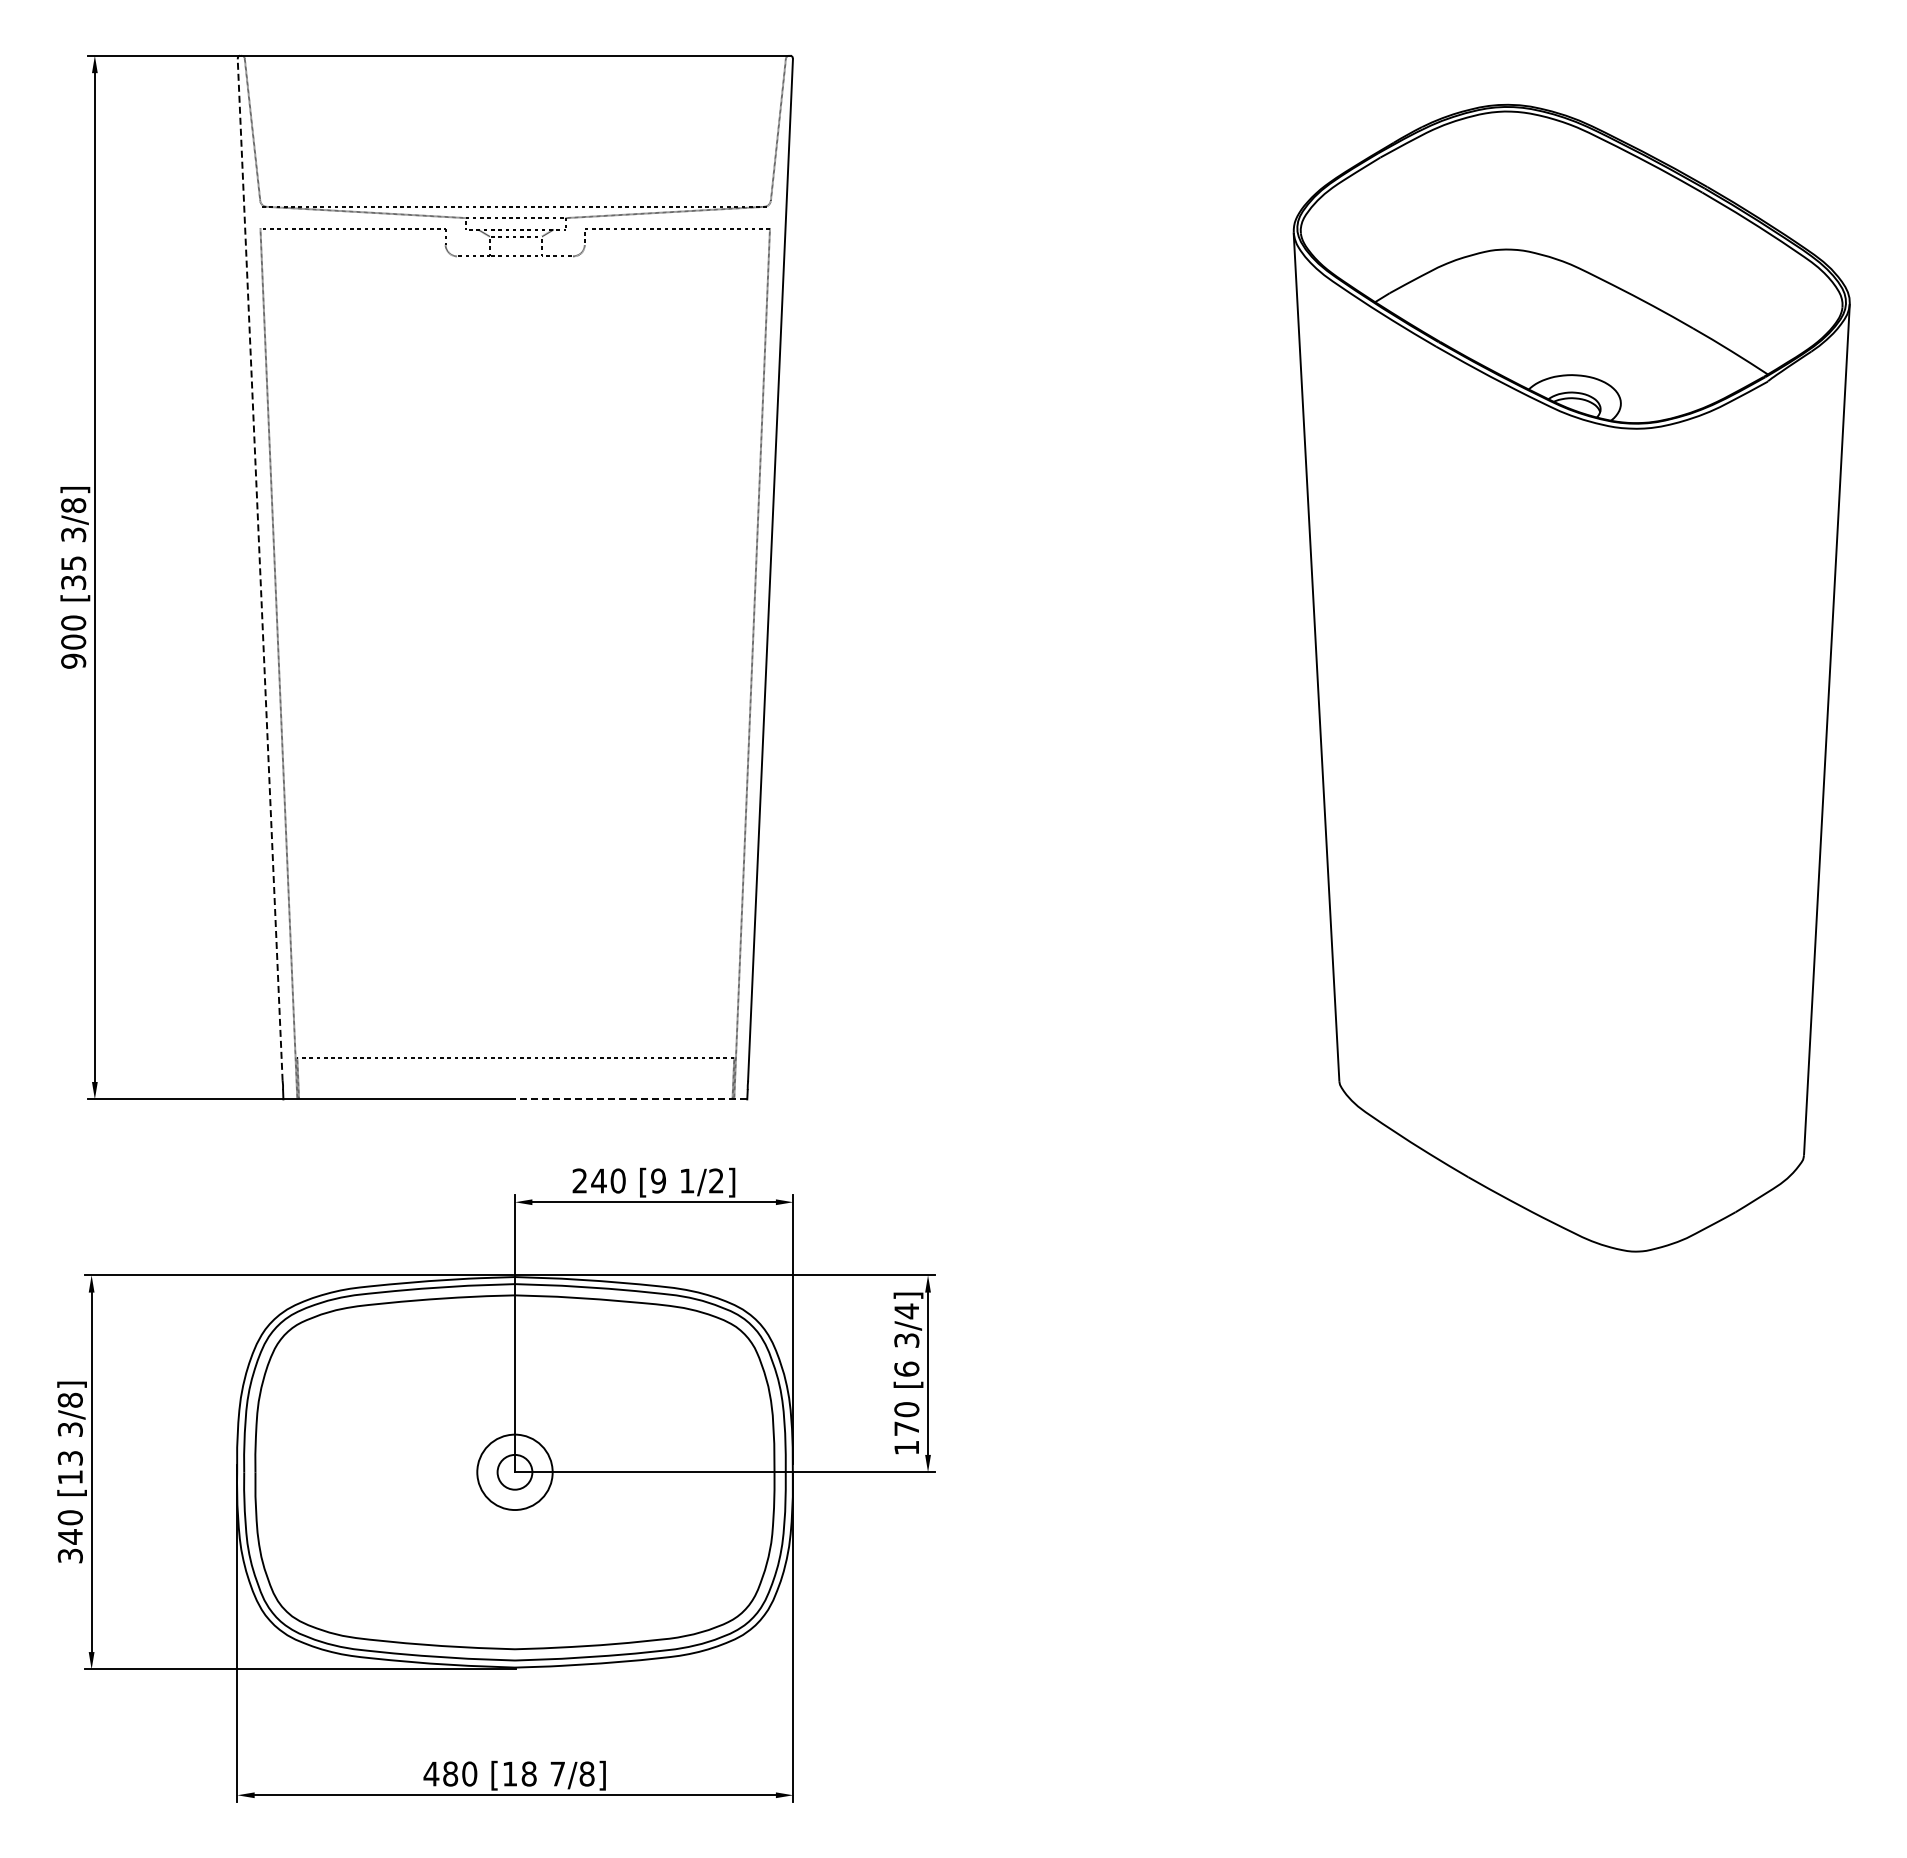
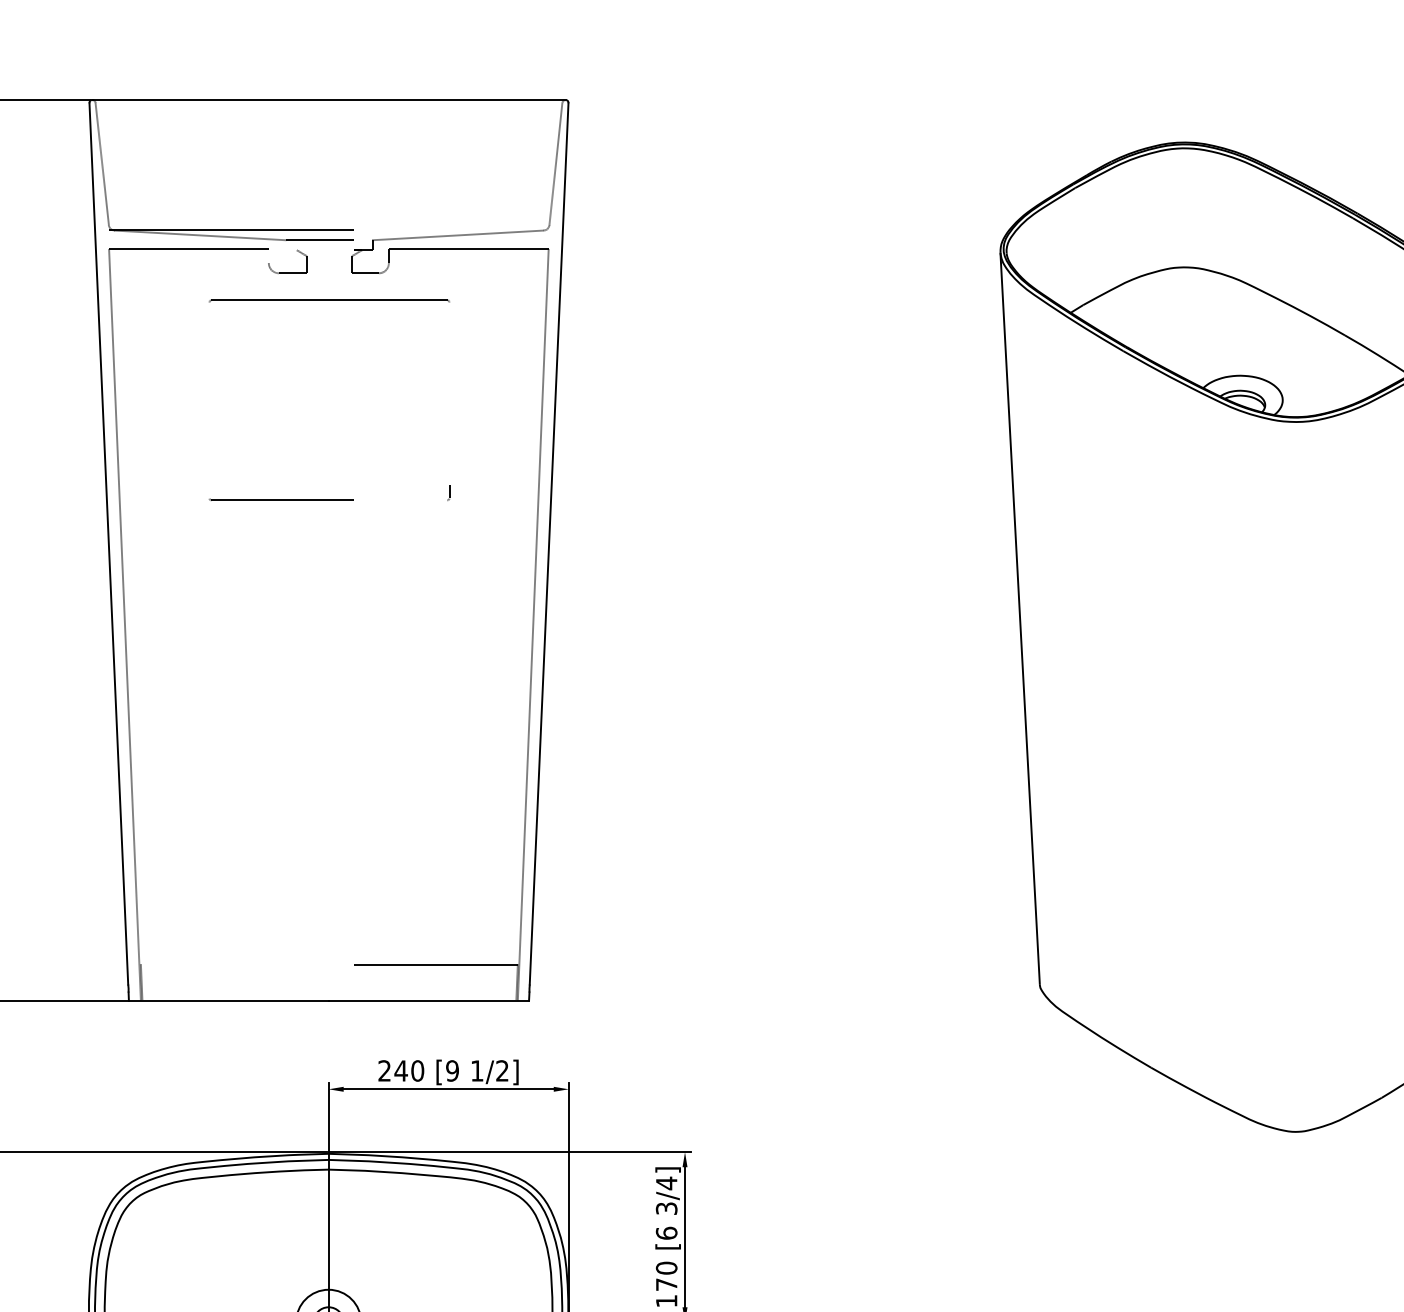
part: (513, 288) -> (327, 300), added
line: (260, 569) -> (109, 543), dashed -> solid
line: (631, 1099) -> (429, 1000), dashed -> solid

